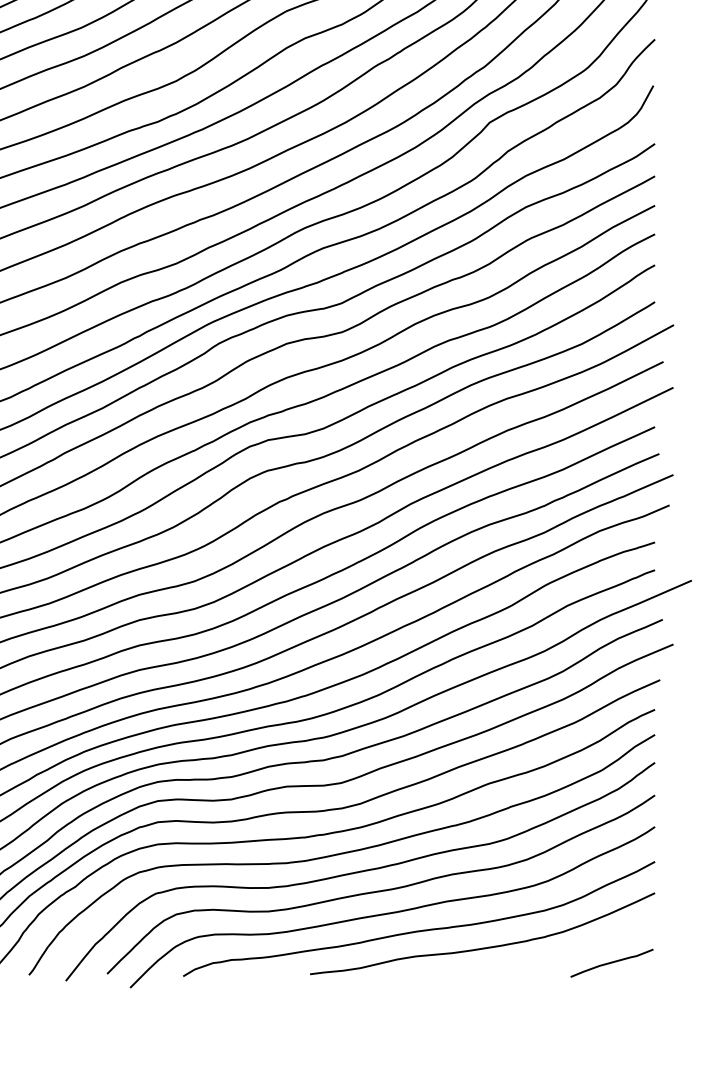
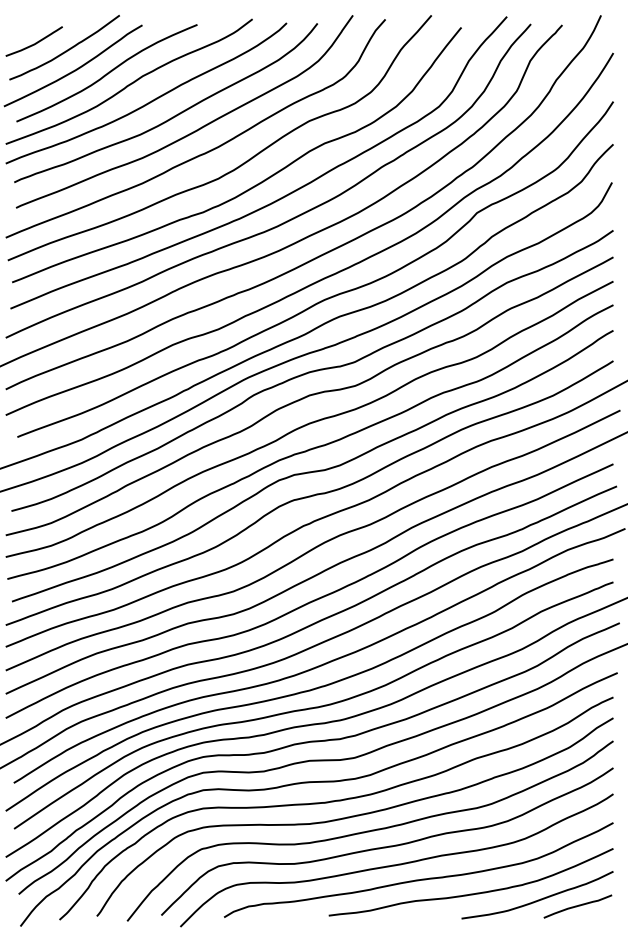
curve: (563, 954) -> (537, 899), added

